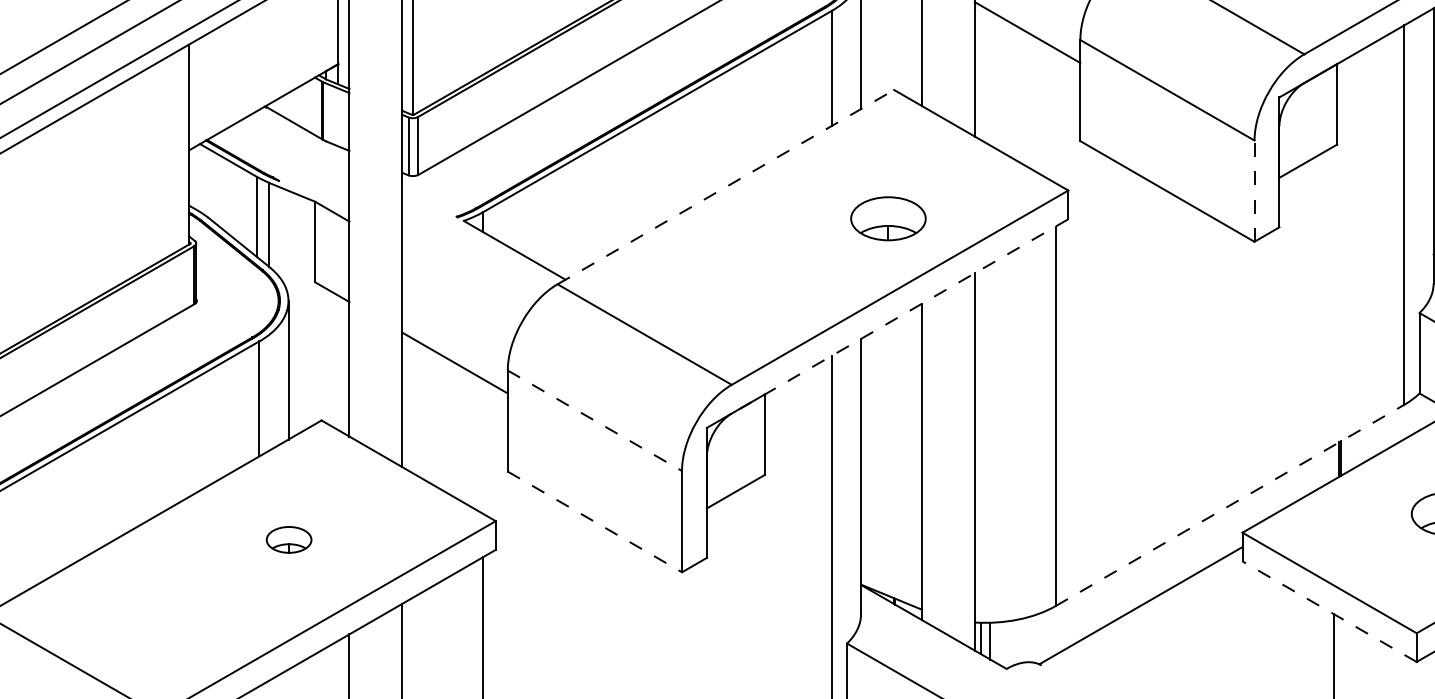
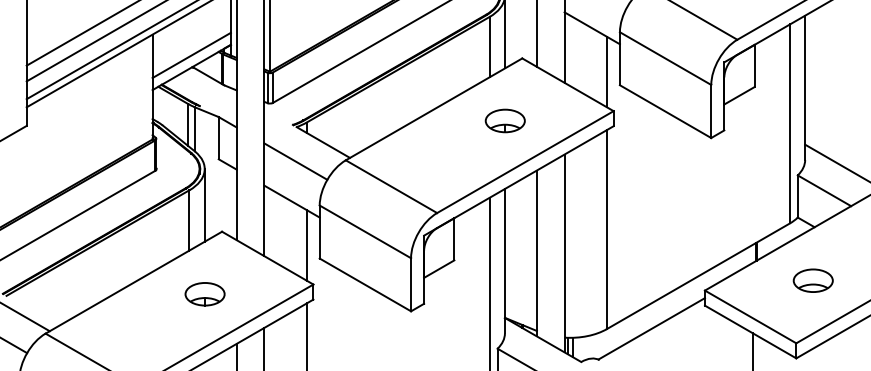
line: (263, 84) -> (191, 55), added
line: (1054, 114) -> (606, 71), added
line: (726, 187) -> (434, 109), dashed -> solid
line: (1254, 191) -> (711, 111), dashed -> solid
part: (886, 217) -> (504, 120), moved
line: (461, 286) -> (295, 161), added
line: (900, 317) -> (525, 177), dashed -> solid
line: (595, 420) -> (365, 231), dashed -> solid
line: (482, 446) -> (306, 245), added
line: (1230, 505) -> (698, 276), dashed -> solid
line: (595, 521) -> (365, 284), dashed -> solid
part: (288, 540) -> (204, 294), size x1.67
line: (1329, 612) -> (750, 332), dashed -> solid

